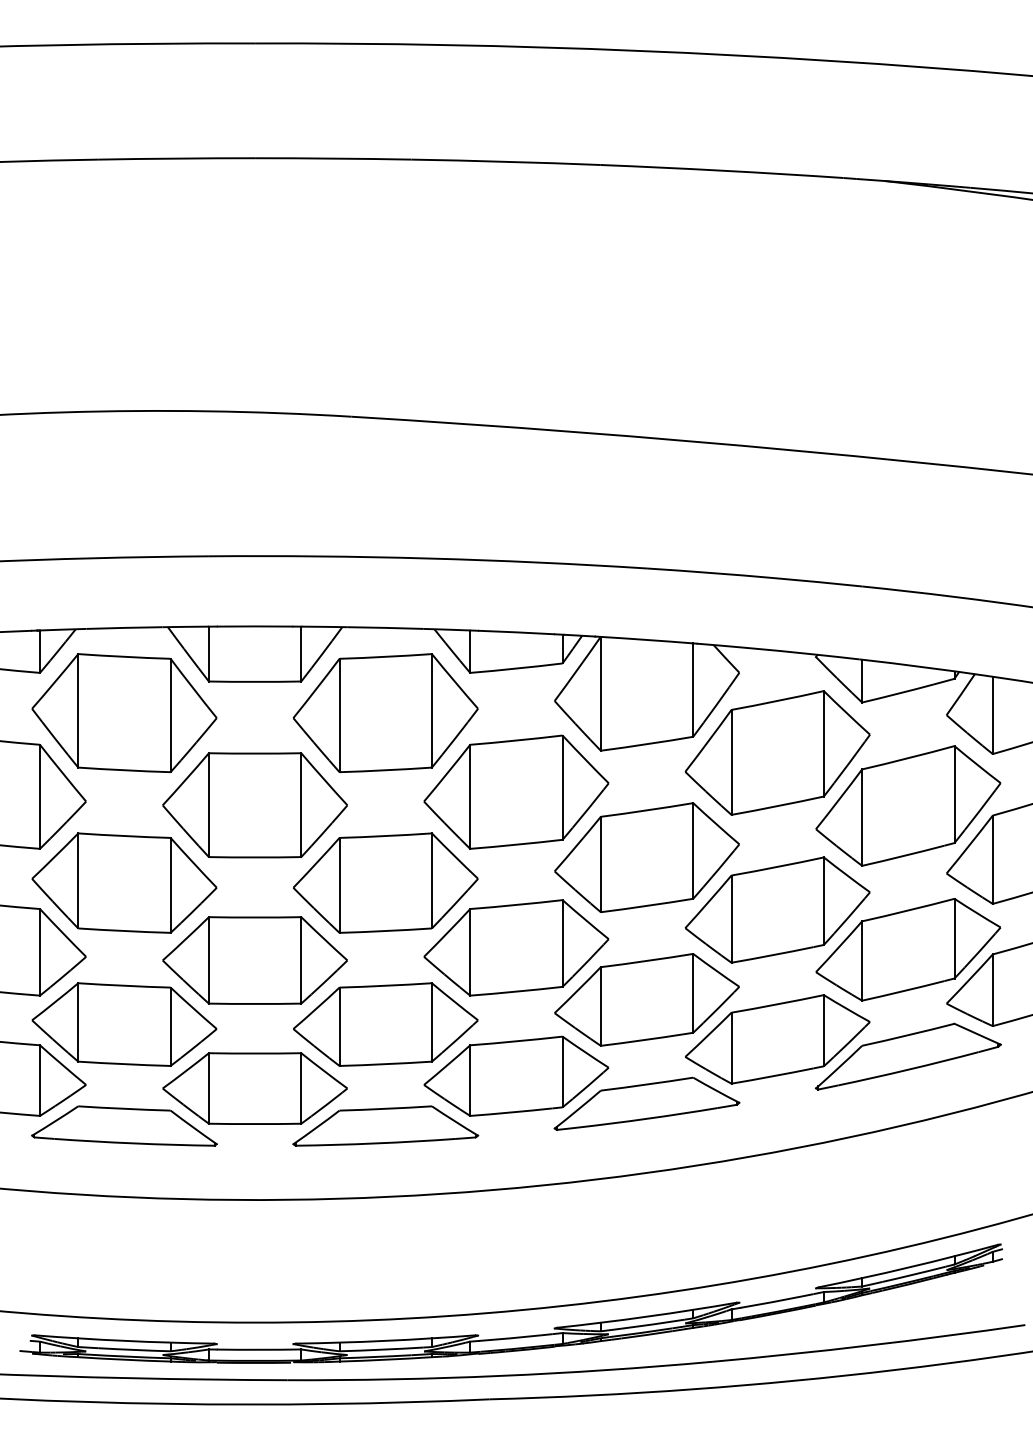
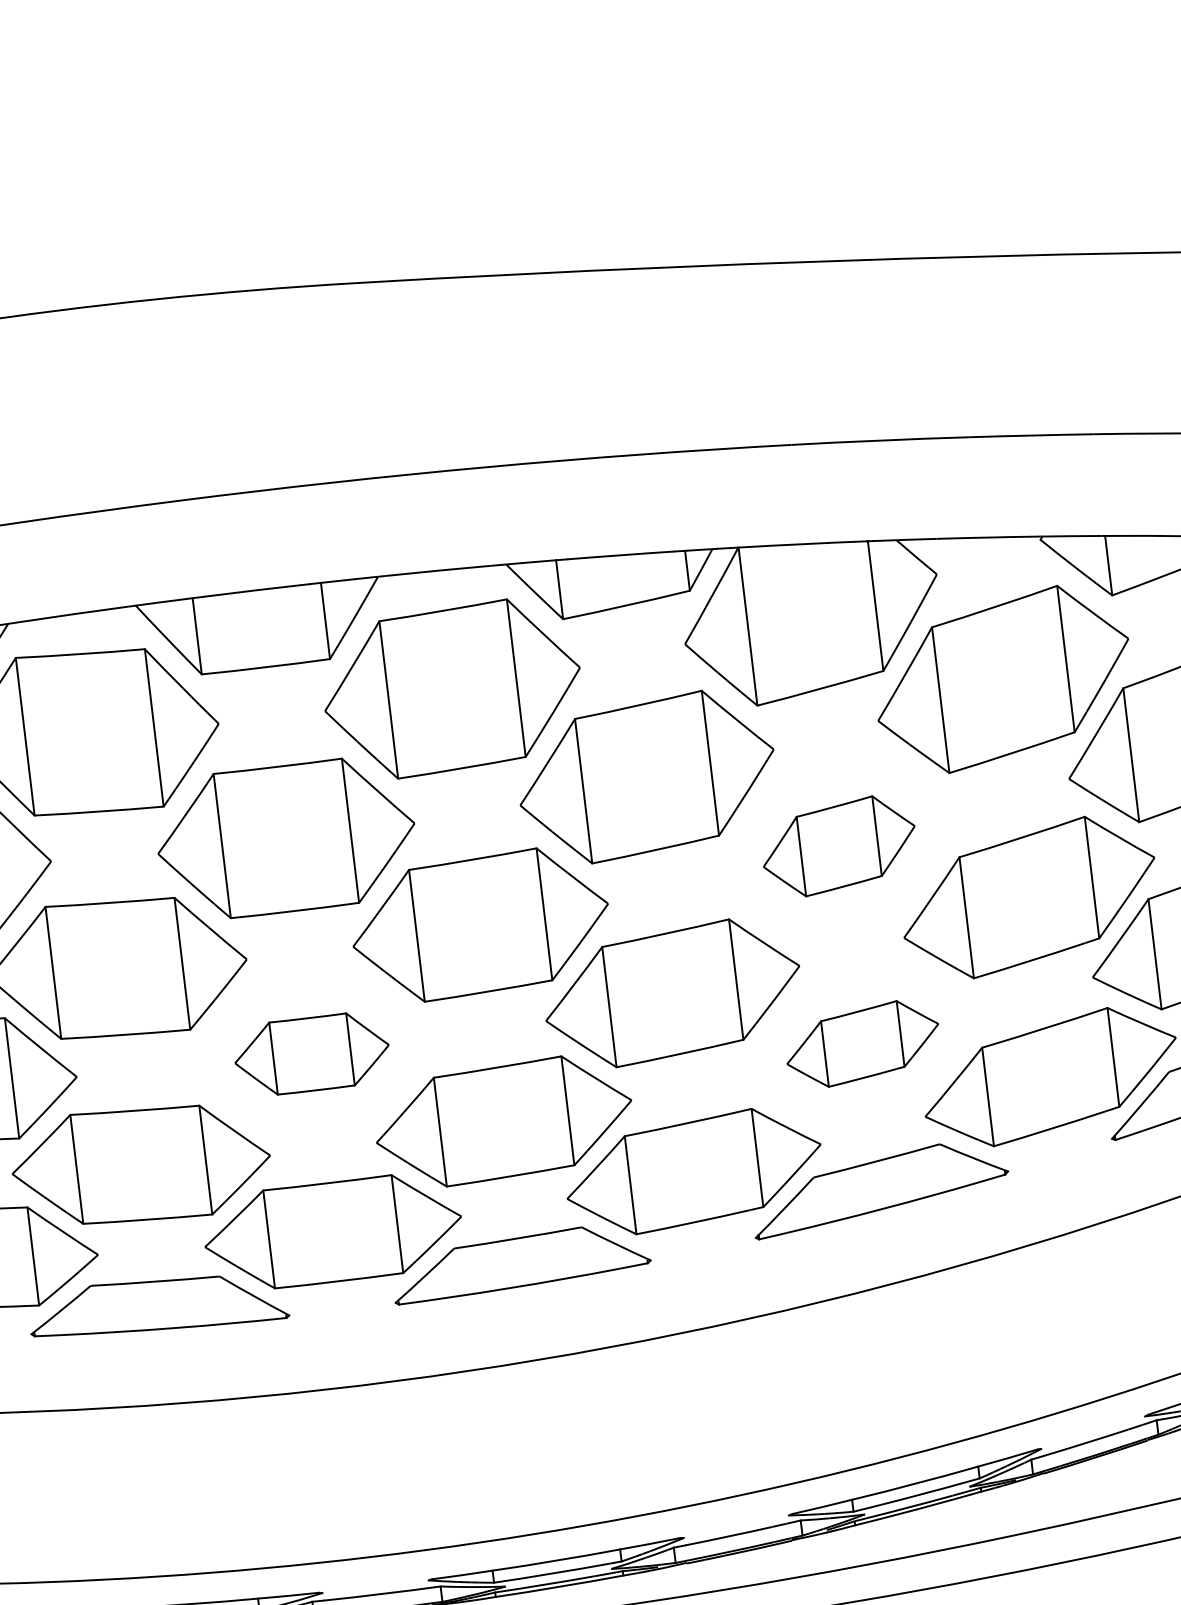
part: (646, 857) -> (838, 846), size x0.6
part: (254, 960) -> (311, 1054), size x0.6
part: (646, 999) -> (861, 1043), size x0.6

